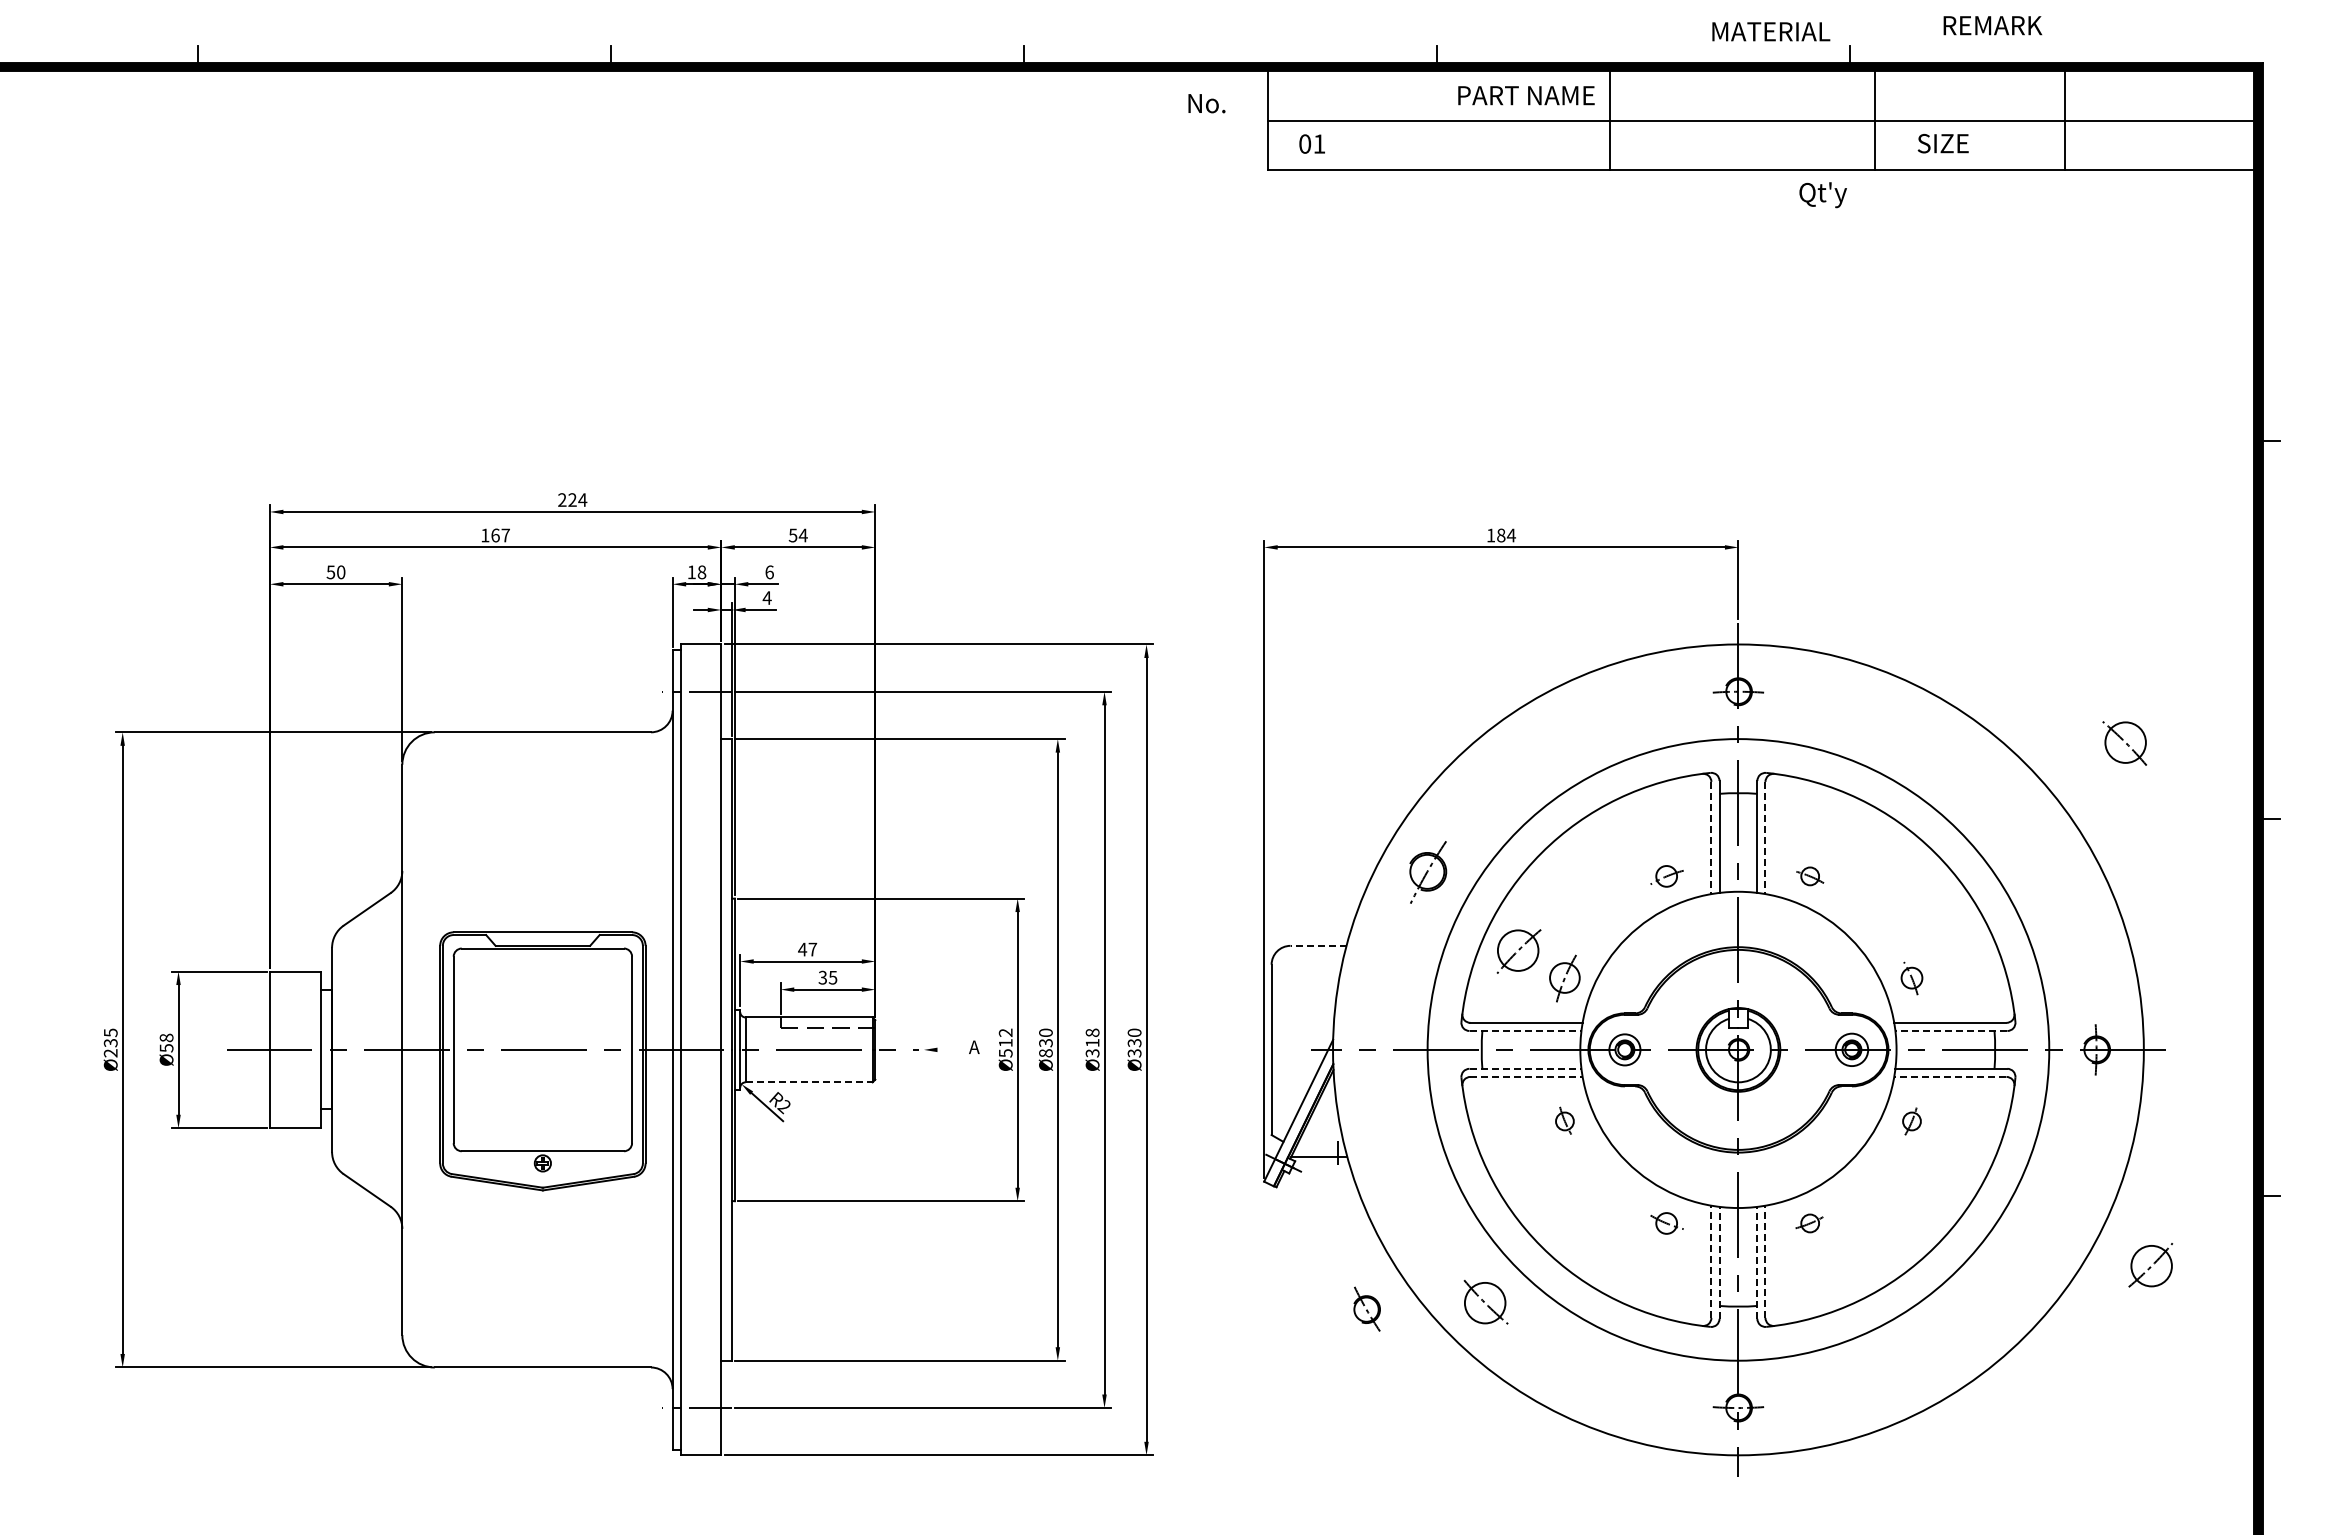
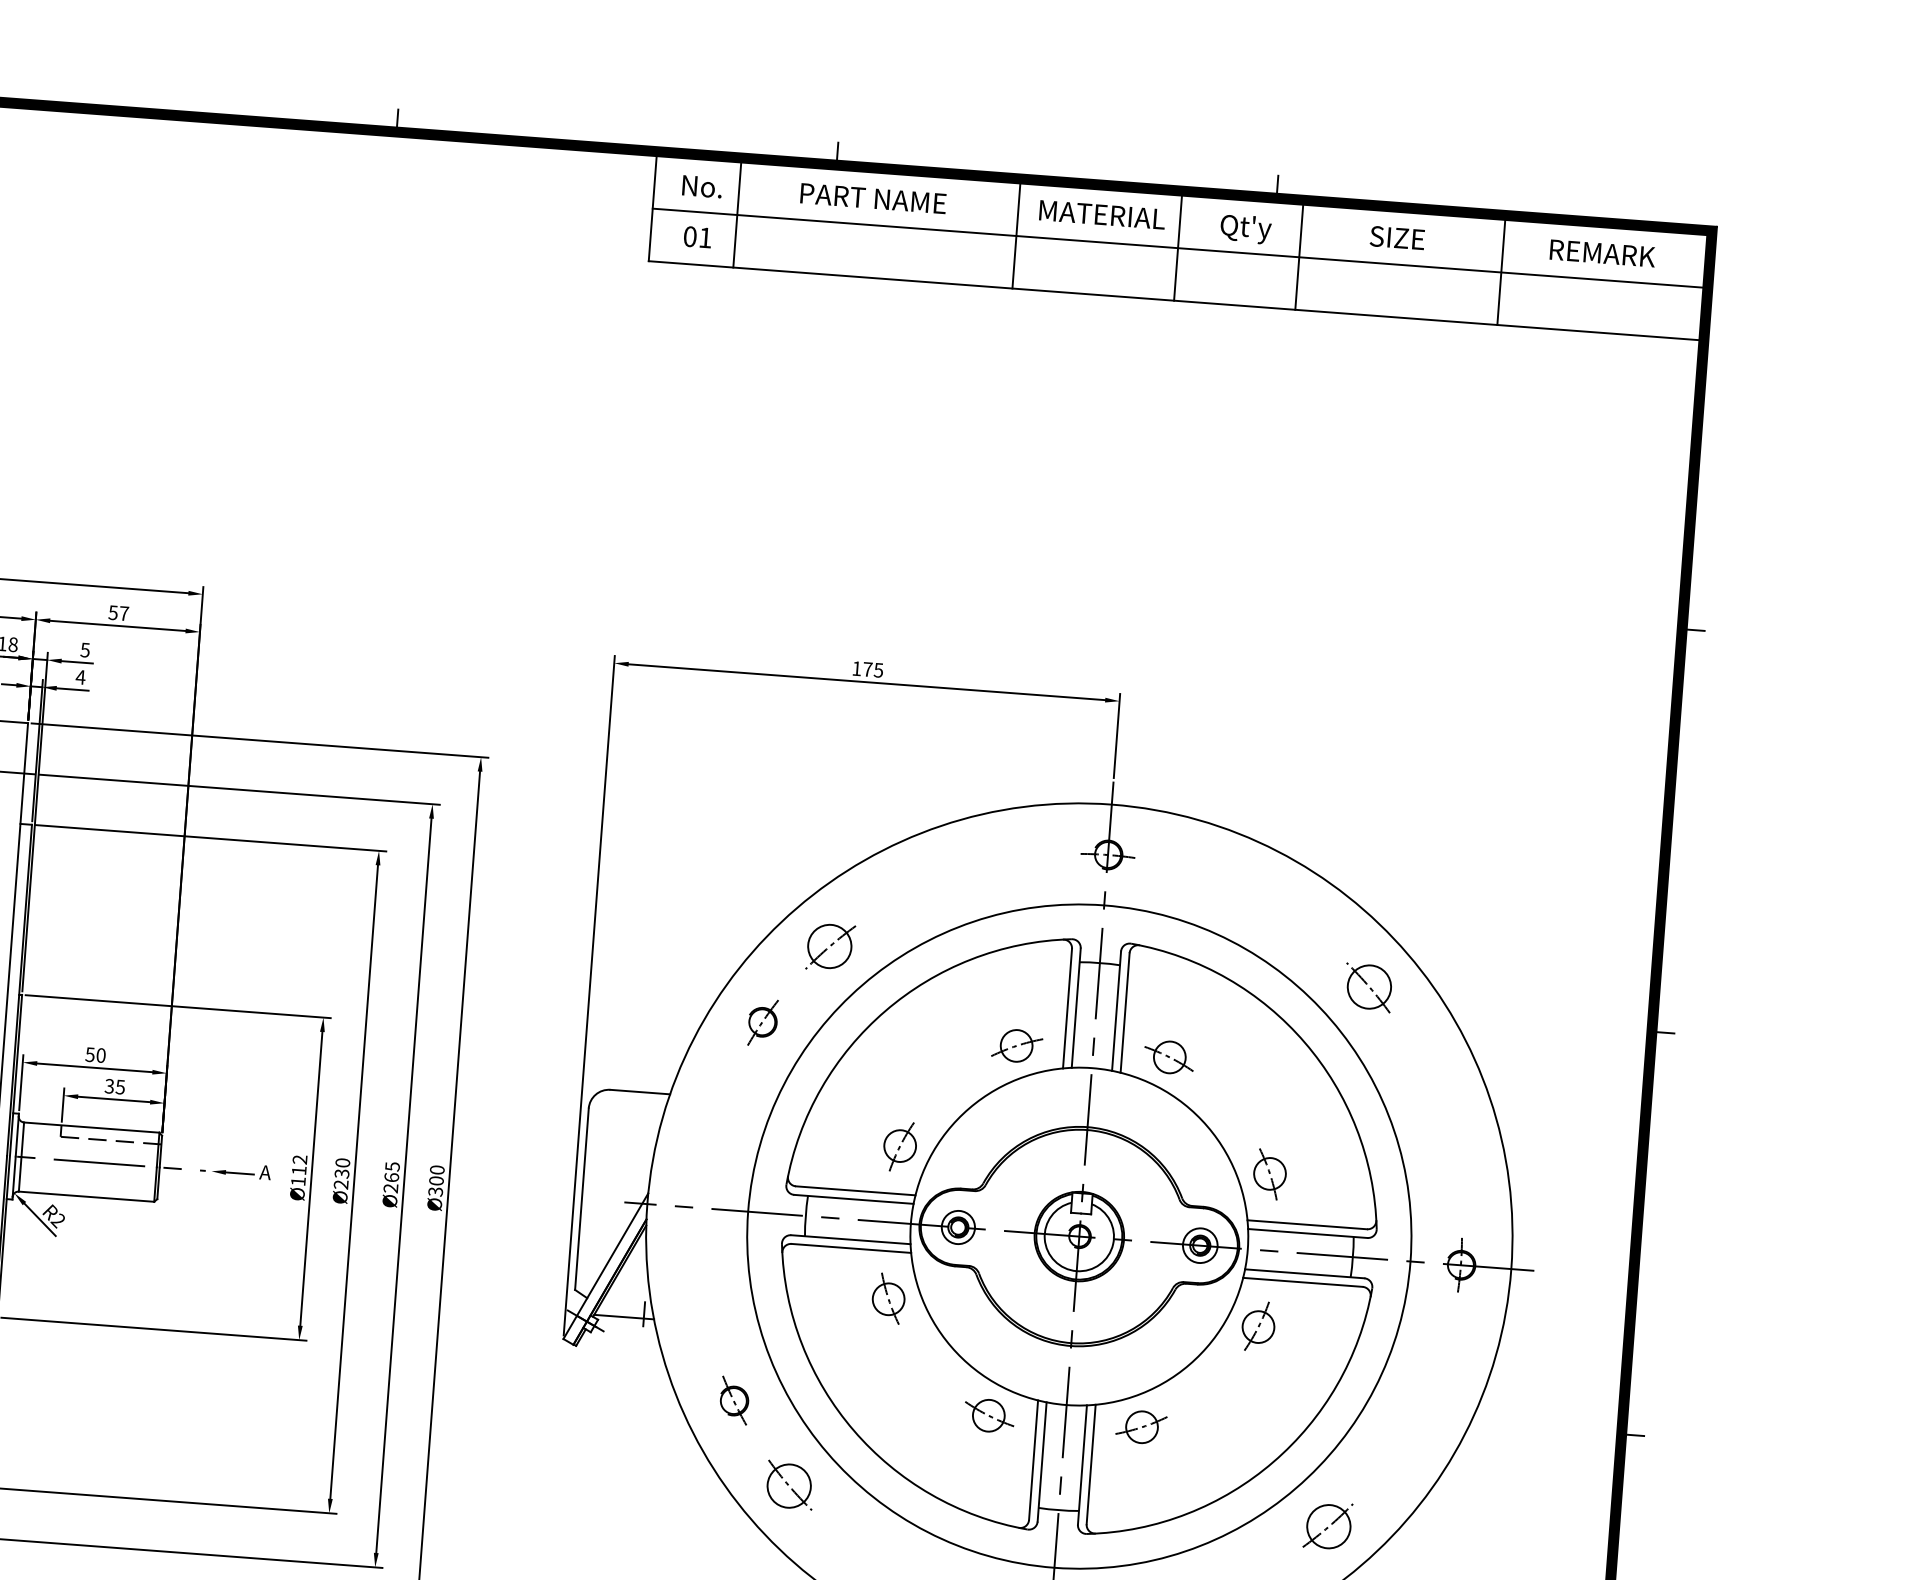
text: (1992, 25) -> (1602, 253), moved
text: (1771, 31) -> (1102, 214), moved
text: (1526, 95) -> (873, 198), moved
text: (1206, 103) -> (701, 186), moved
line: (1347, 120) -> (737, 215), added
line: (1761, 120) -> (1178, 248), added
text: (1942, 143) -> (1396, 237), moved
text: (1822, 195) -> (1245, 229), moved
text: (802, 535) -> (123, 613), 54 -> 57
text: (1506, 535) -> (873, 669), 184 -> 175
text: (769, 572) -> (85, 650), 6 -> 5
part: (2124, 743) -> (1368, 987), moved
line: (1711, 838) -> (1067, 1009), dashed -> solid
line: (1765, 838) -> (1125, 1013), dashed -> solid
part: (1427, 872) -> (762, 1022), size x0.71
part: (1666, 876) -> (1016, 1046), size x1.43
part: (1809, 876) -> (1168, 1057), size x1.67
line: (1318, 945) -> (640, 1091), dashed -> solid
text: (807, 949) -> (95, 1055), 47 -> 50
part: (1518, 951) -> (830, 947), moved
part: (1911, 978) -> (1269, 1174), size x1.43
line: (1525, 1030) -> (854, 1198), dashed -> solid
line: (1951, 1030) -> (1307, 1232), dashed -> solid
text: (1092, 1042) -> (391, 1176), Ø318 -> Ø265
text: (1134, 1042) -> (436, 1180), Ø330 -> Ø300
line: (950, 1049) -> (239, 1173), added
text: (1005, 1053) -> (298, 1181), Ø512 -> Ø112
text: (1045, 1053) -> (340, 1184), Ø830 -> Ø230
line: (1525, 1068) -> (850, 1239), dashed -> solid
line: (1527, 1076) -> (852, 1248), dashed -> solid
line: (1949, 1076) -> (1302, 1281), dashed -> solid
line: (809, 1082) -> (86, 1196), dashed -> solid
part: (1564, 1120) -> (888, 1297), size x1.67
part: (1911, 1120) -> (1258, 1325), size x1.67
part: (1666, 1223) -> (988, 1415), size x1.43
part: (1809, 1223) -> (1141, 1427), size x1.67
line: (1711, 1261) -> (1033, 1459), dashed -> solid
line: (1765, 1261) -> (1091, 1464), dashed -> solid
line: (1719, 1262) -> (1042, 1461), dashed -> solid
line: (1757, 1262) -> (1082, 1464), dashed -> solid
part: (2150, 1265) -> (1327, 1525), moved
part: (1366, 1308) -> (733, 1399), moved

